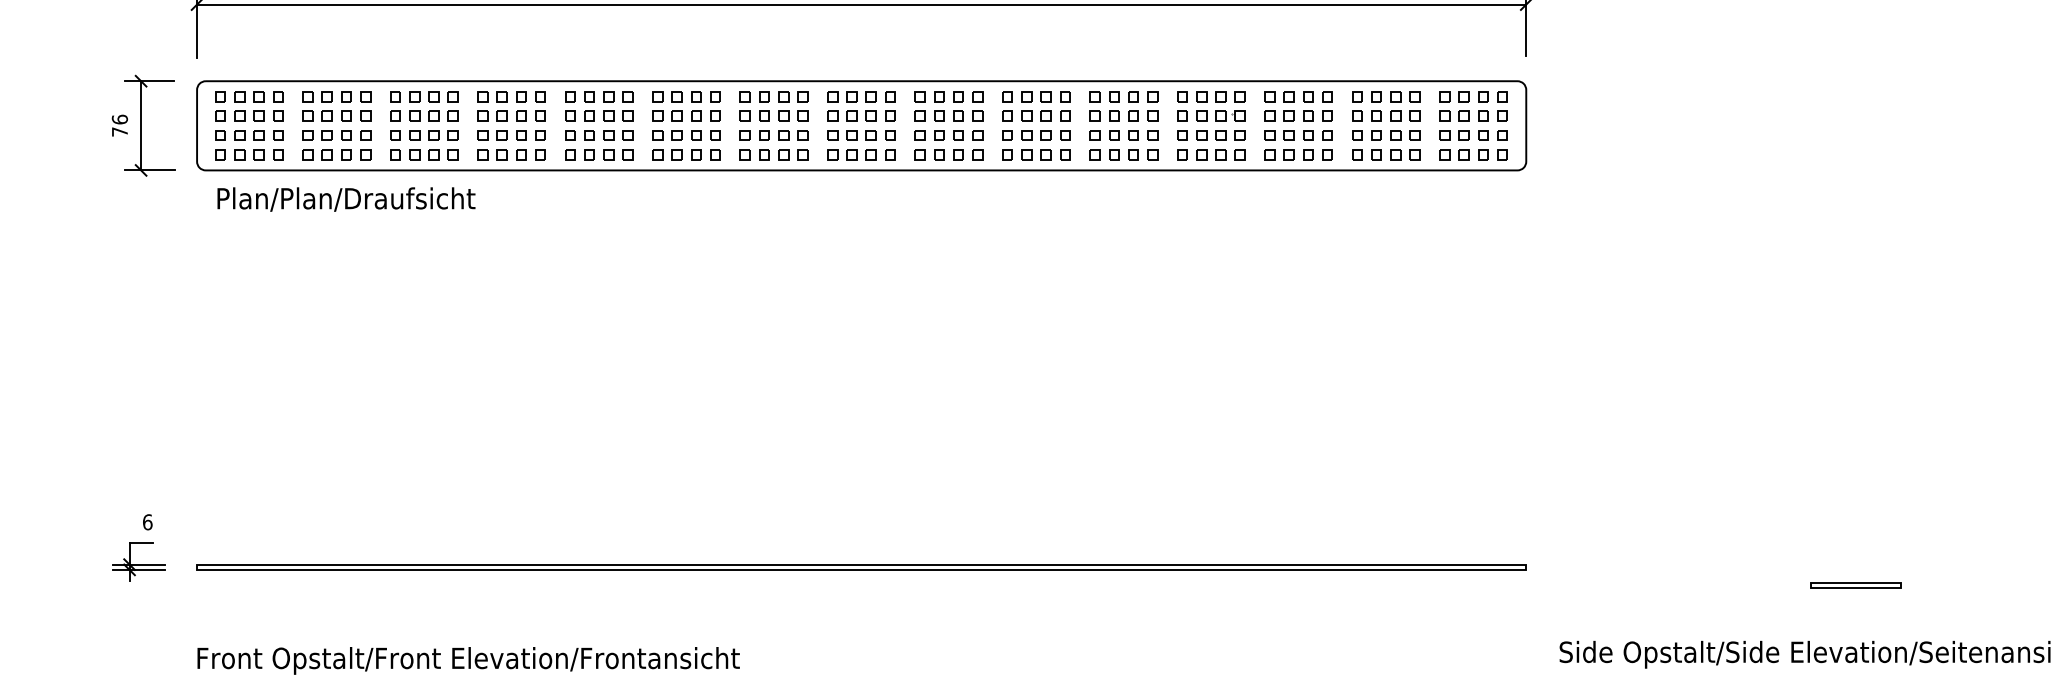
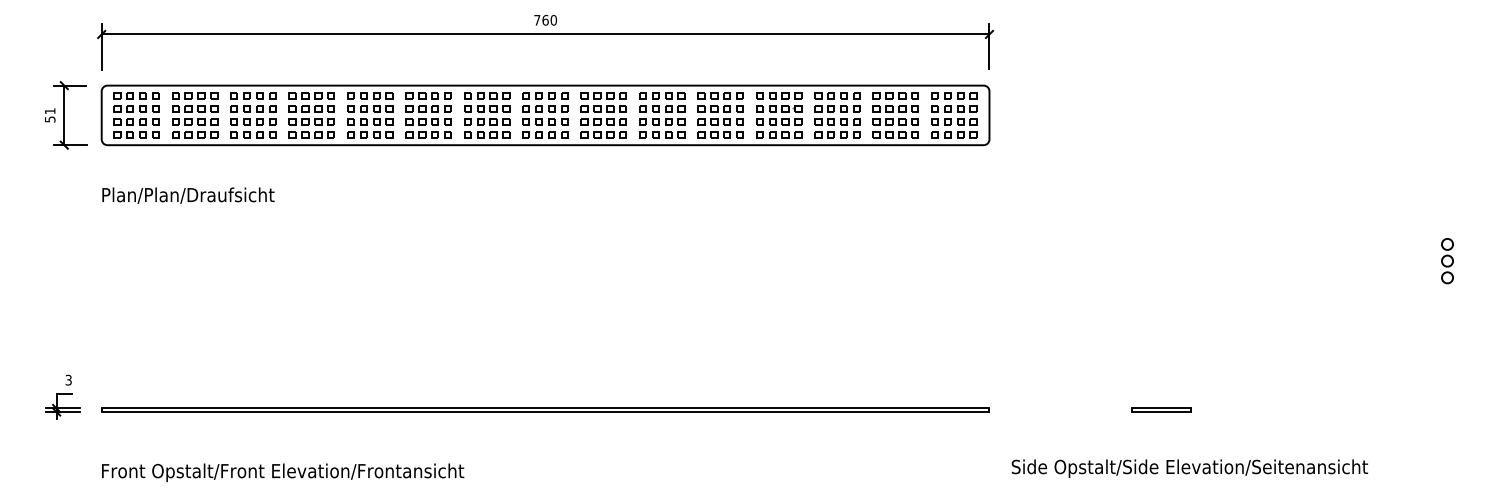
text: (118, 125) -> (49, 115), 76 -> 51
text: (346, 199) -> (188, 195), moved
text: (147, 521) -> (68, 379), 6 -> 3
part: (1855, 584) -> (1161, 409), moved

